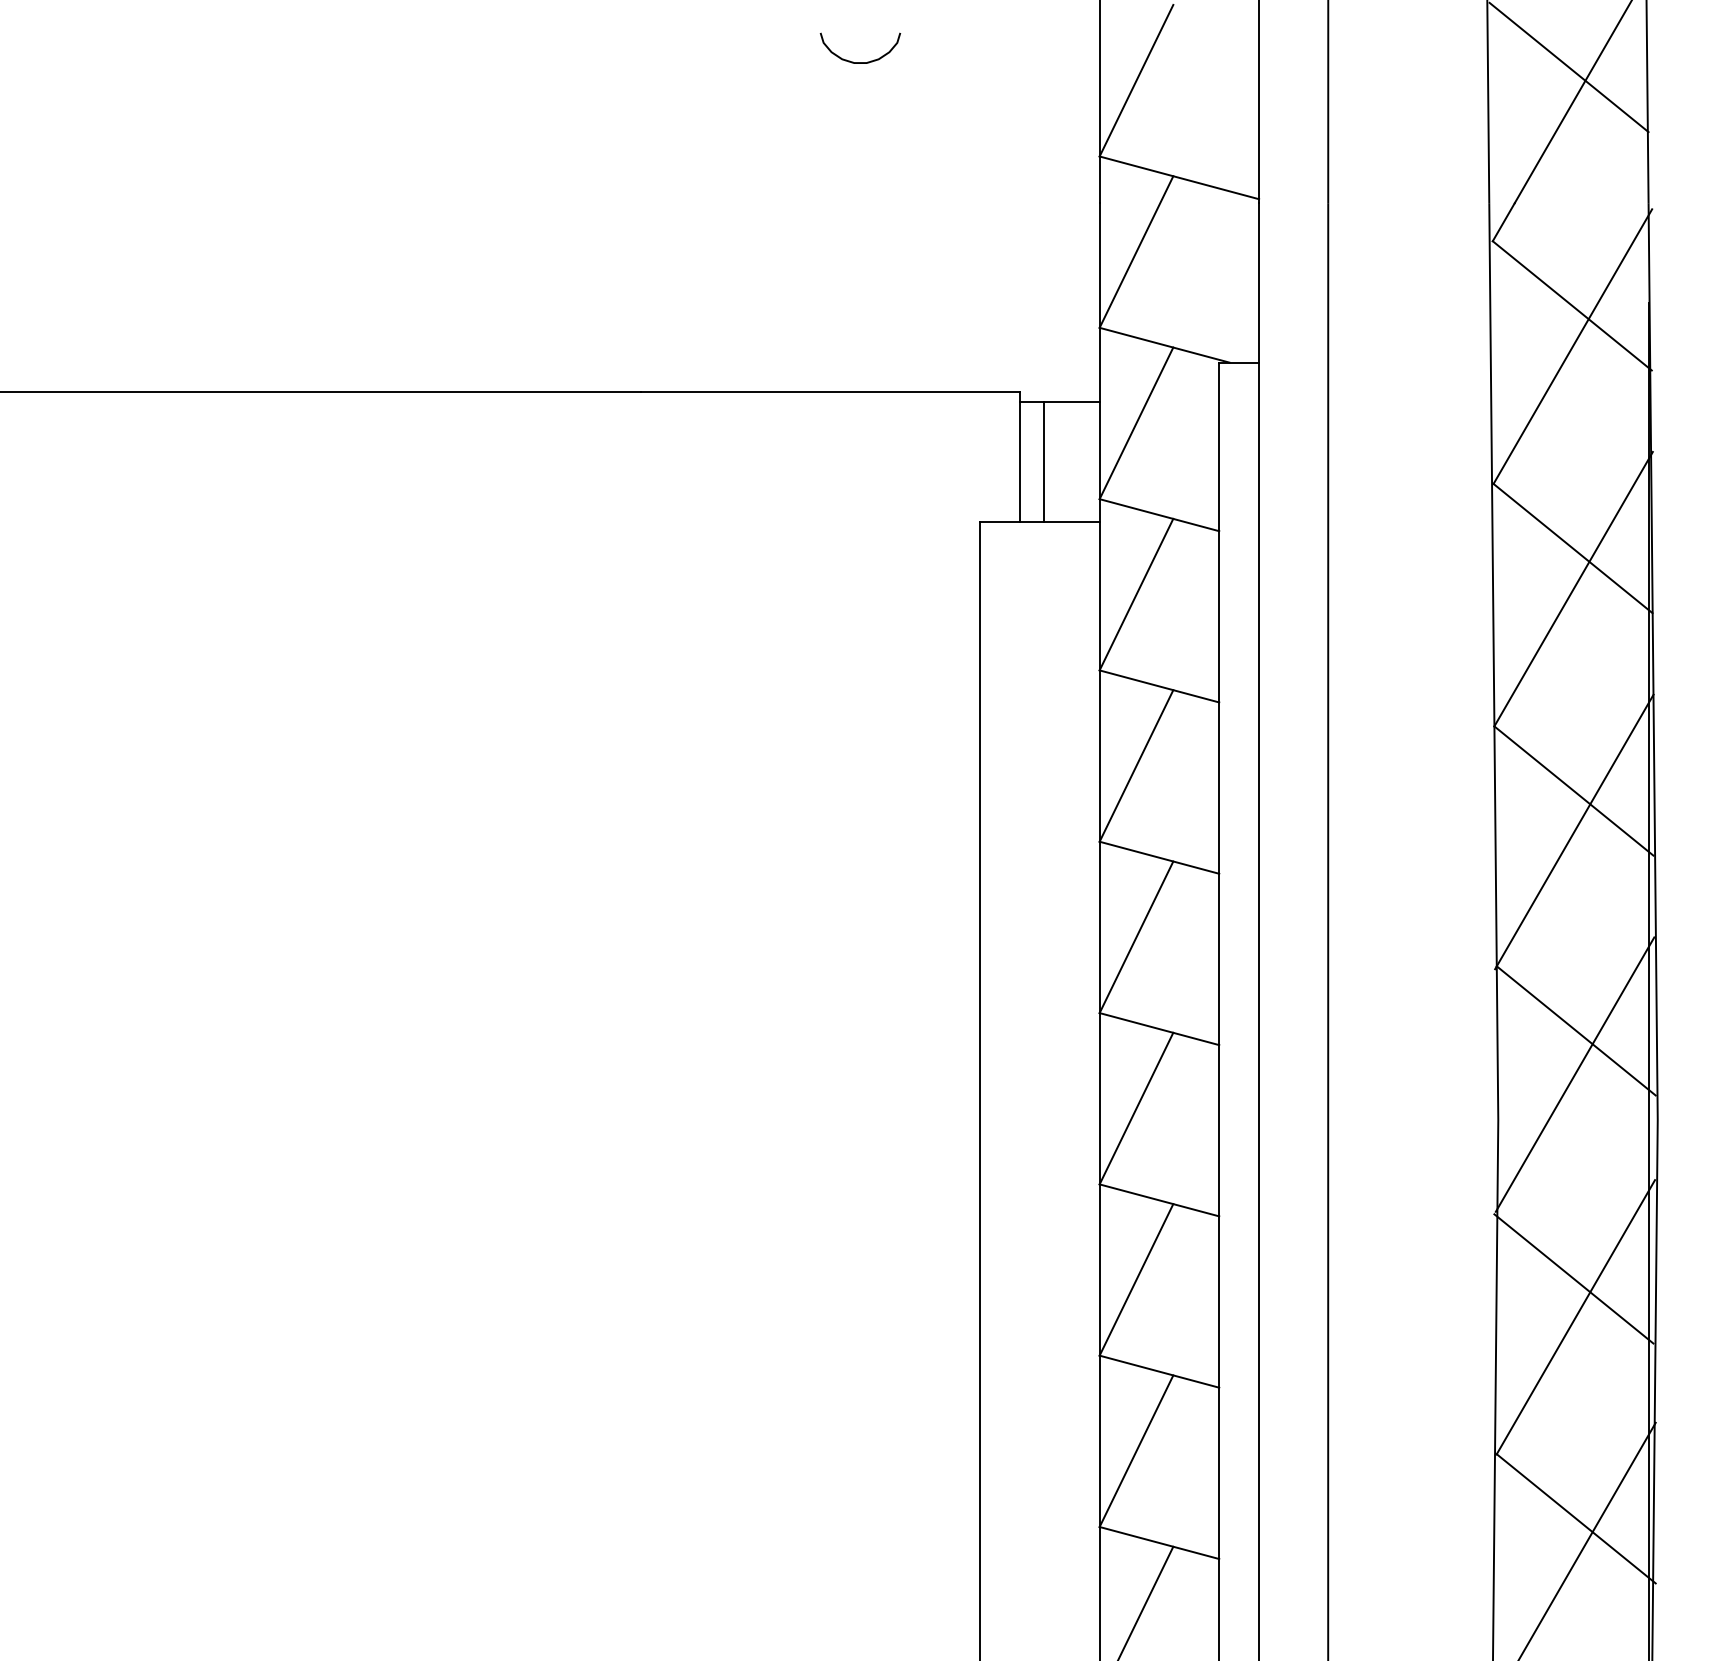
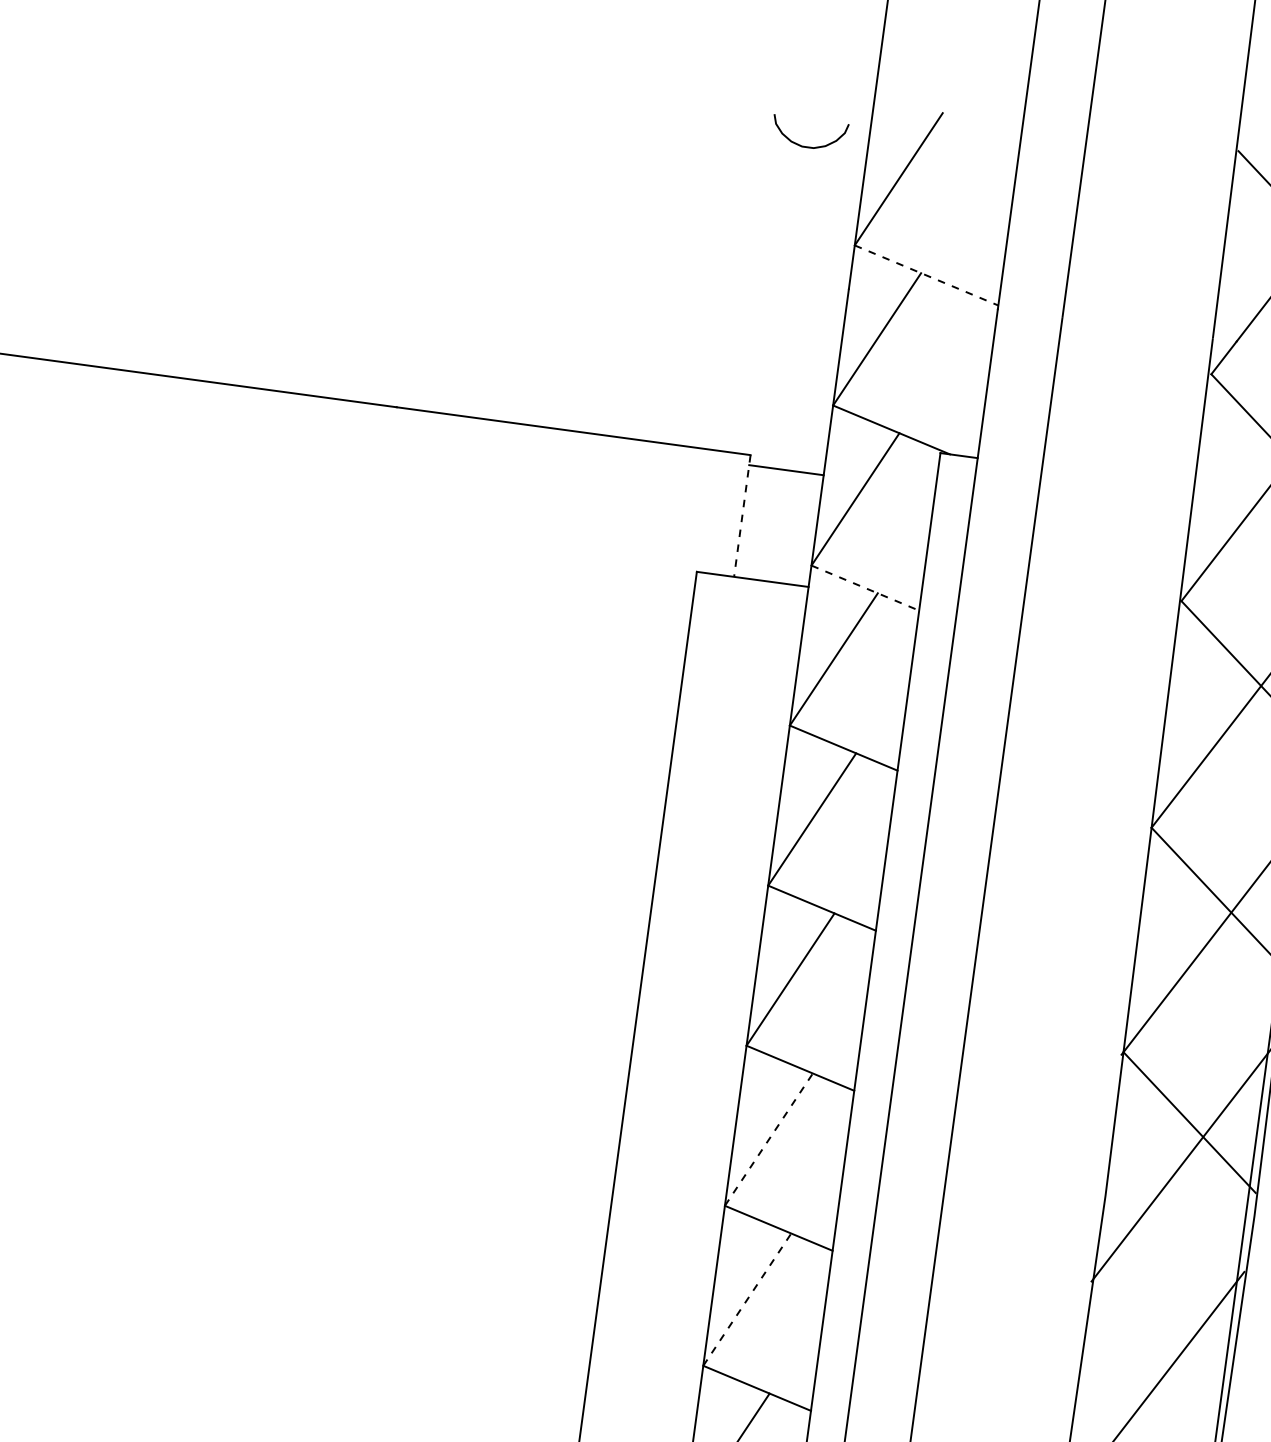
curve: (860, 62) -> (808, 146), moved
line: (1179, 177) -> (926, 275), solid -> dashed
line: (1019, 457) -> (741, 516), solid -> dashed
line: (1043, 462) -> (763, 524), removed
line: (1159, 515) -> (865, 588), solid -> dashed
line: (1136, 1108) -> (768, 1139), solid -> dashed
line: (1573, 1278) -> (1155, 1353), removed
line: (1136, 1279) -> (747, 1299), solid -> dashed

